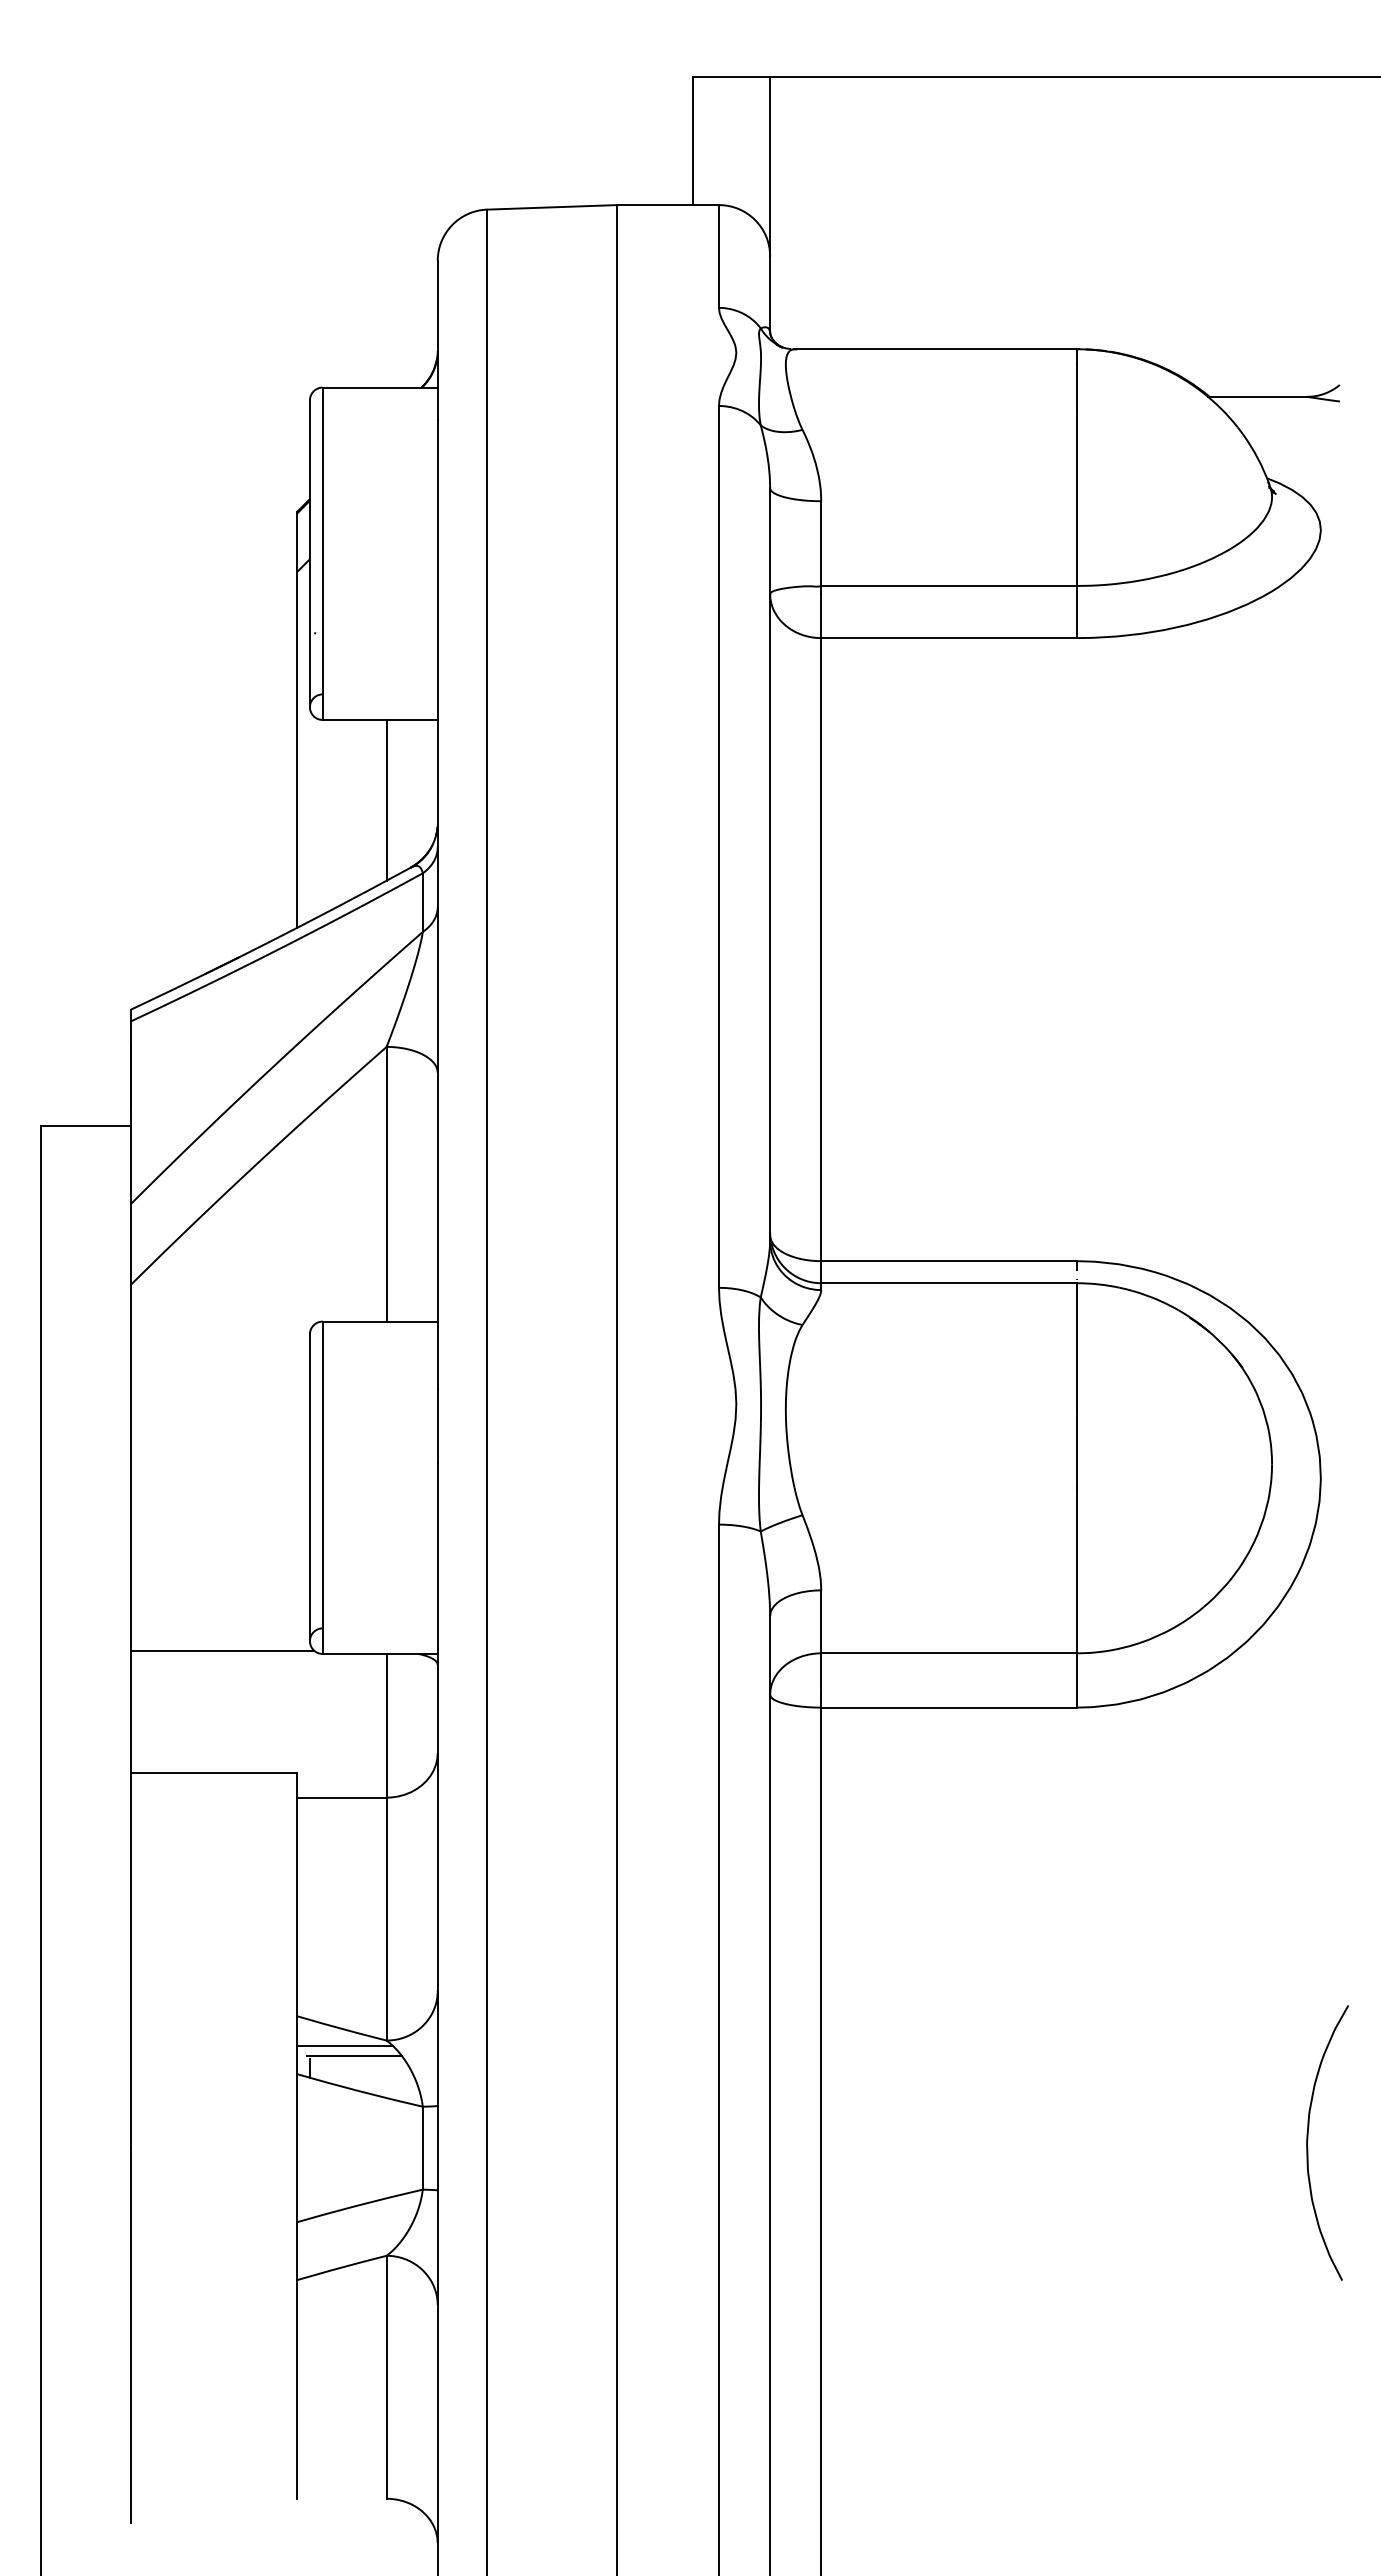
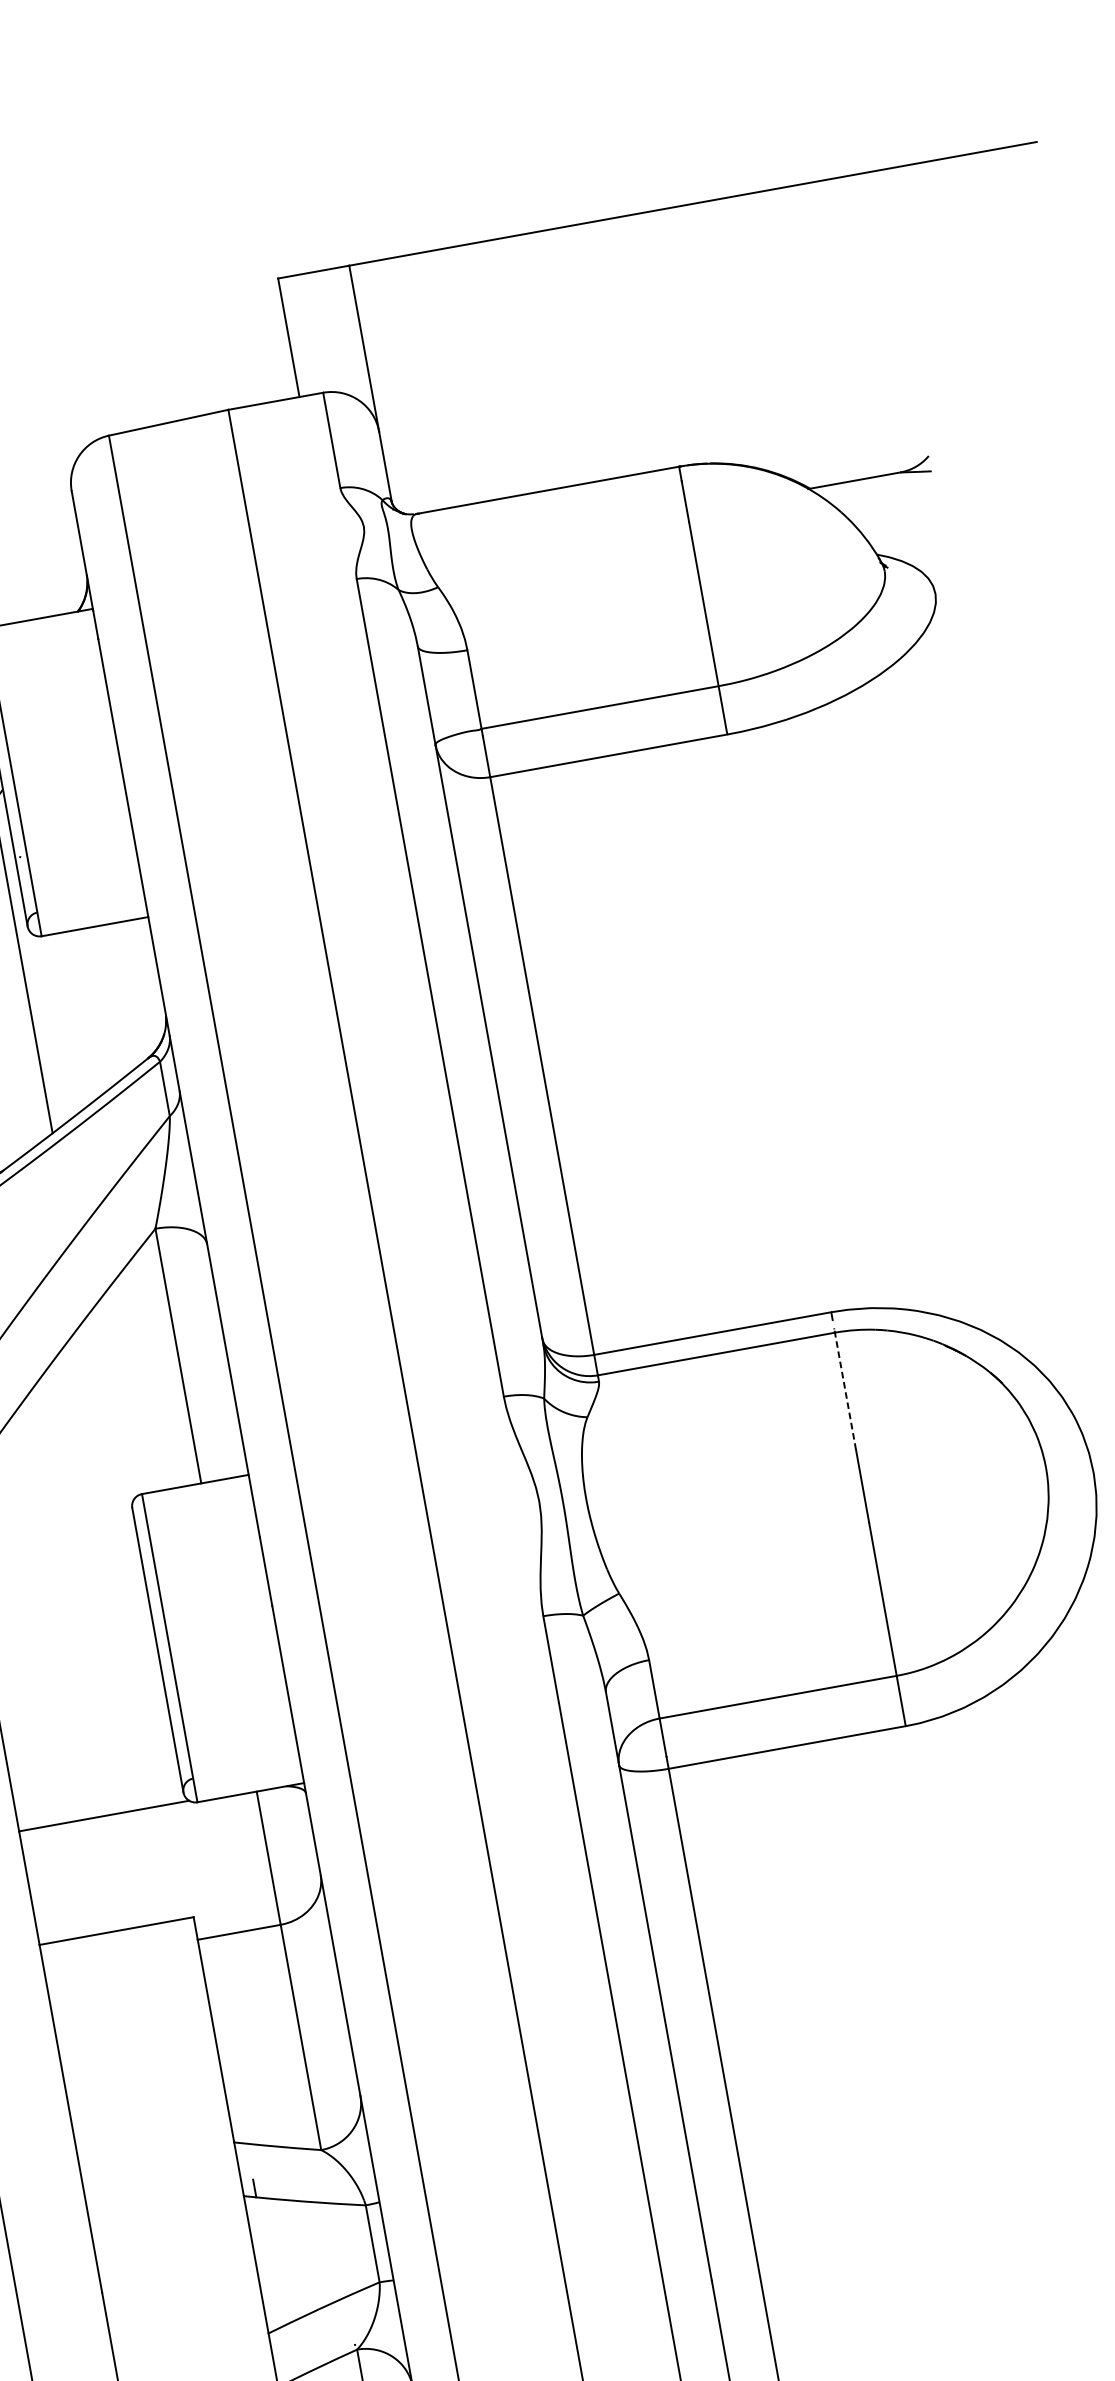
line: (386, 799) -> (114, 999), removed
line: (1076, 1345) -> (844, 1390), solid -> dashed
line: (344, 2045) -> (282, 2161), removed
line: (354, 2056) -> (294, 2170), removed

